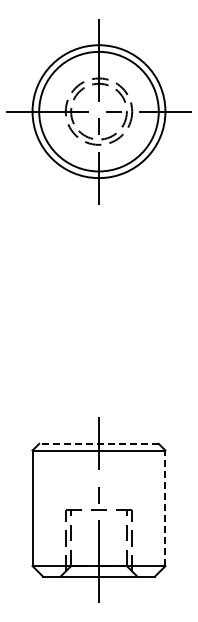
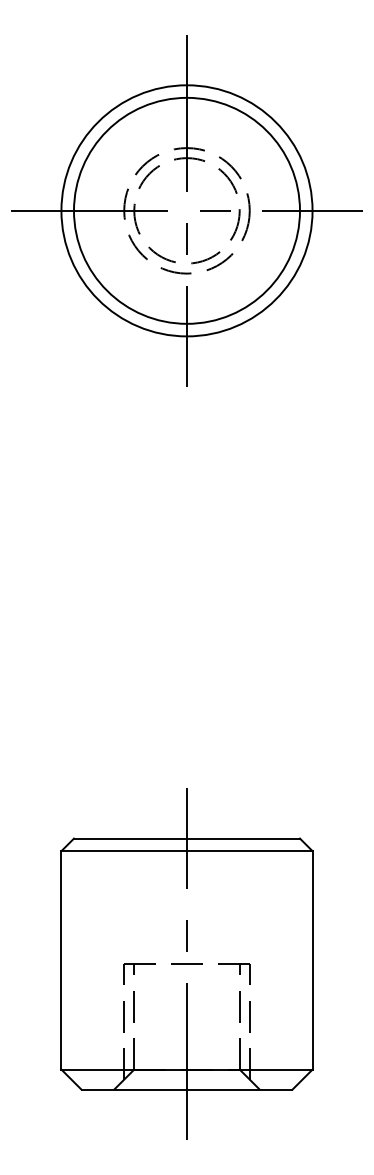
line: (99, 443) -> (187, 837), dashed -> solid
line: (165, 508) -> (312, 960), dashed -> solid

